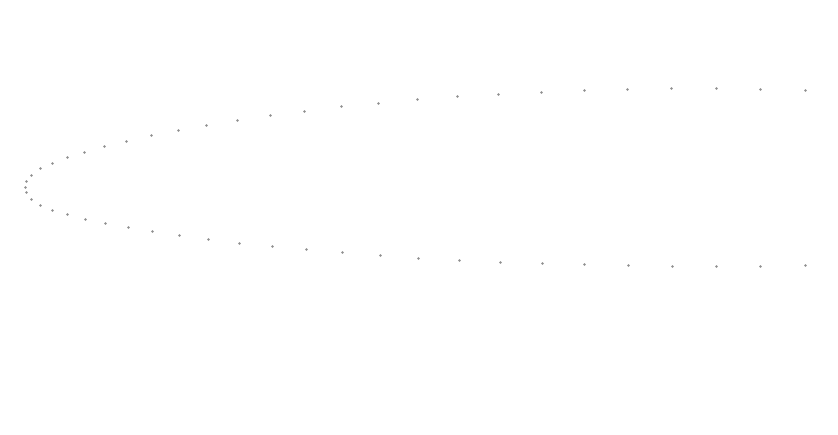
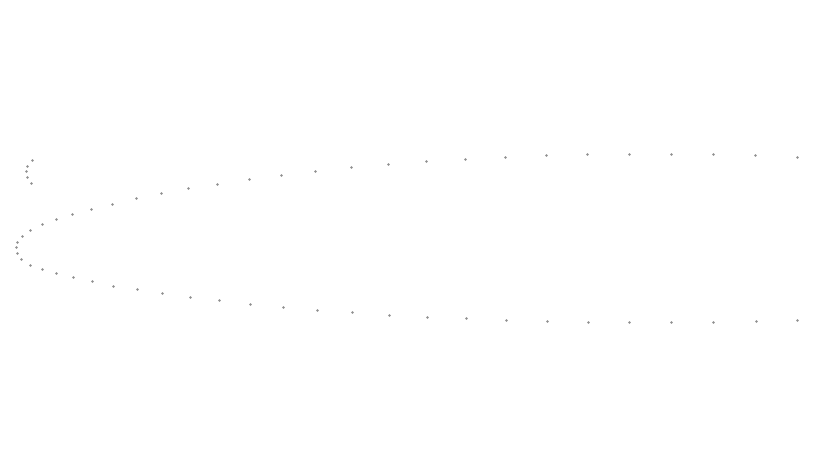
part: (39, 106) -> (29, 171), added

